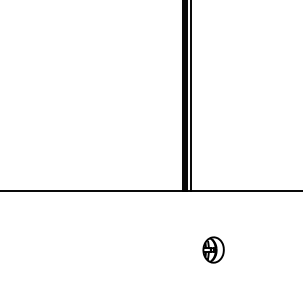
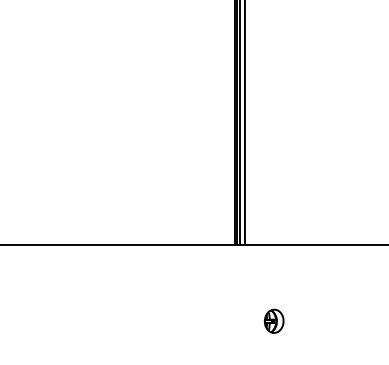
part: (213, 250) -> (274, 321), size x0.71

